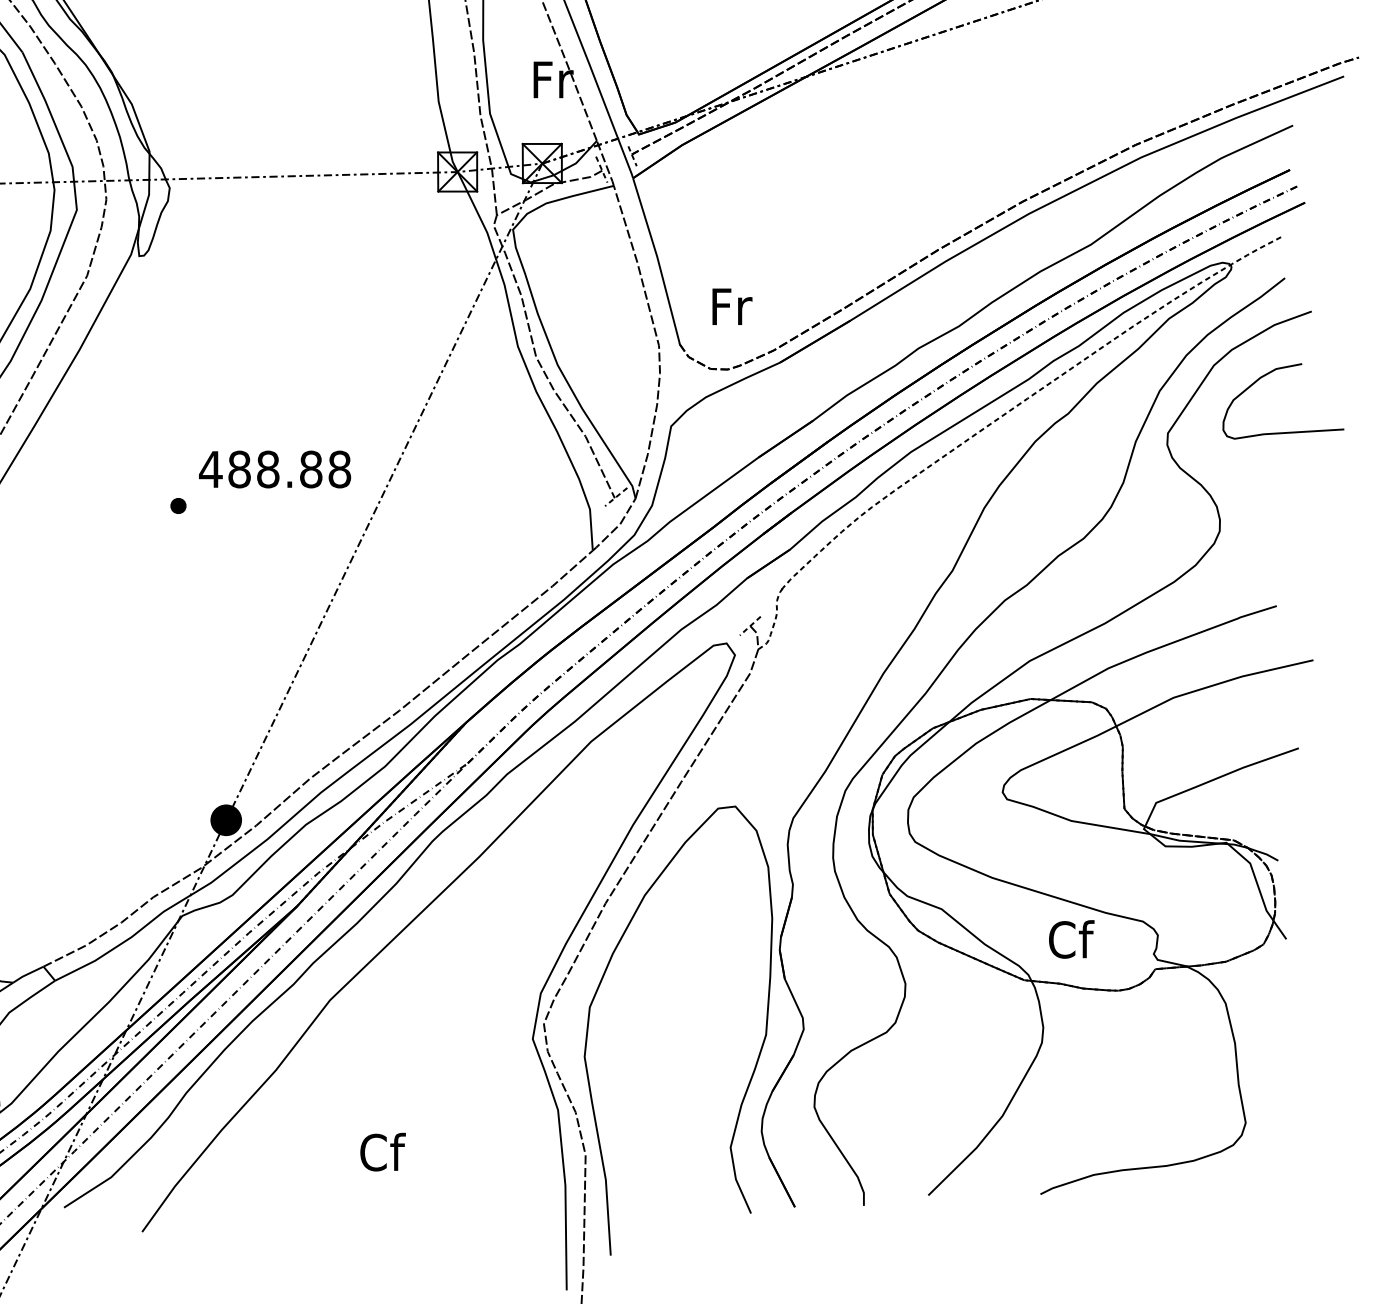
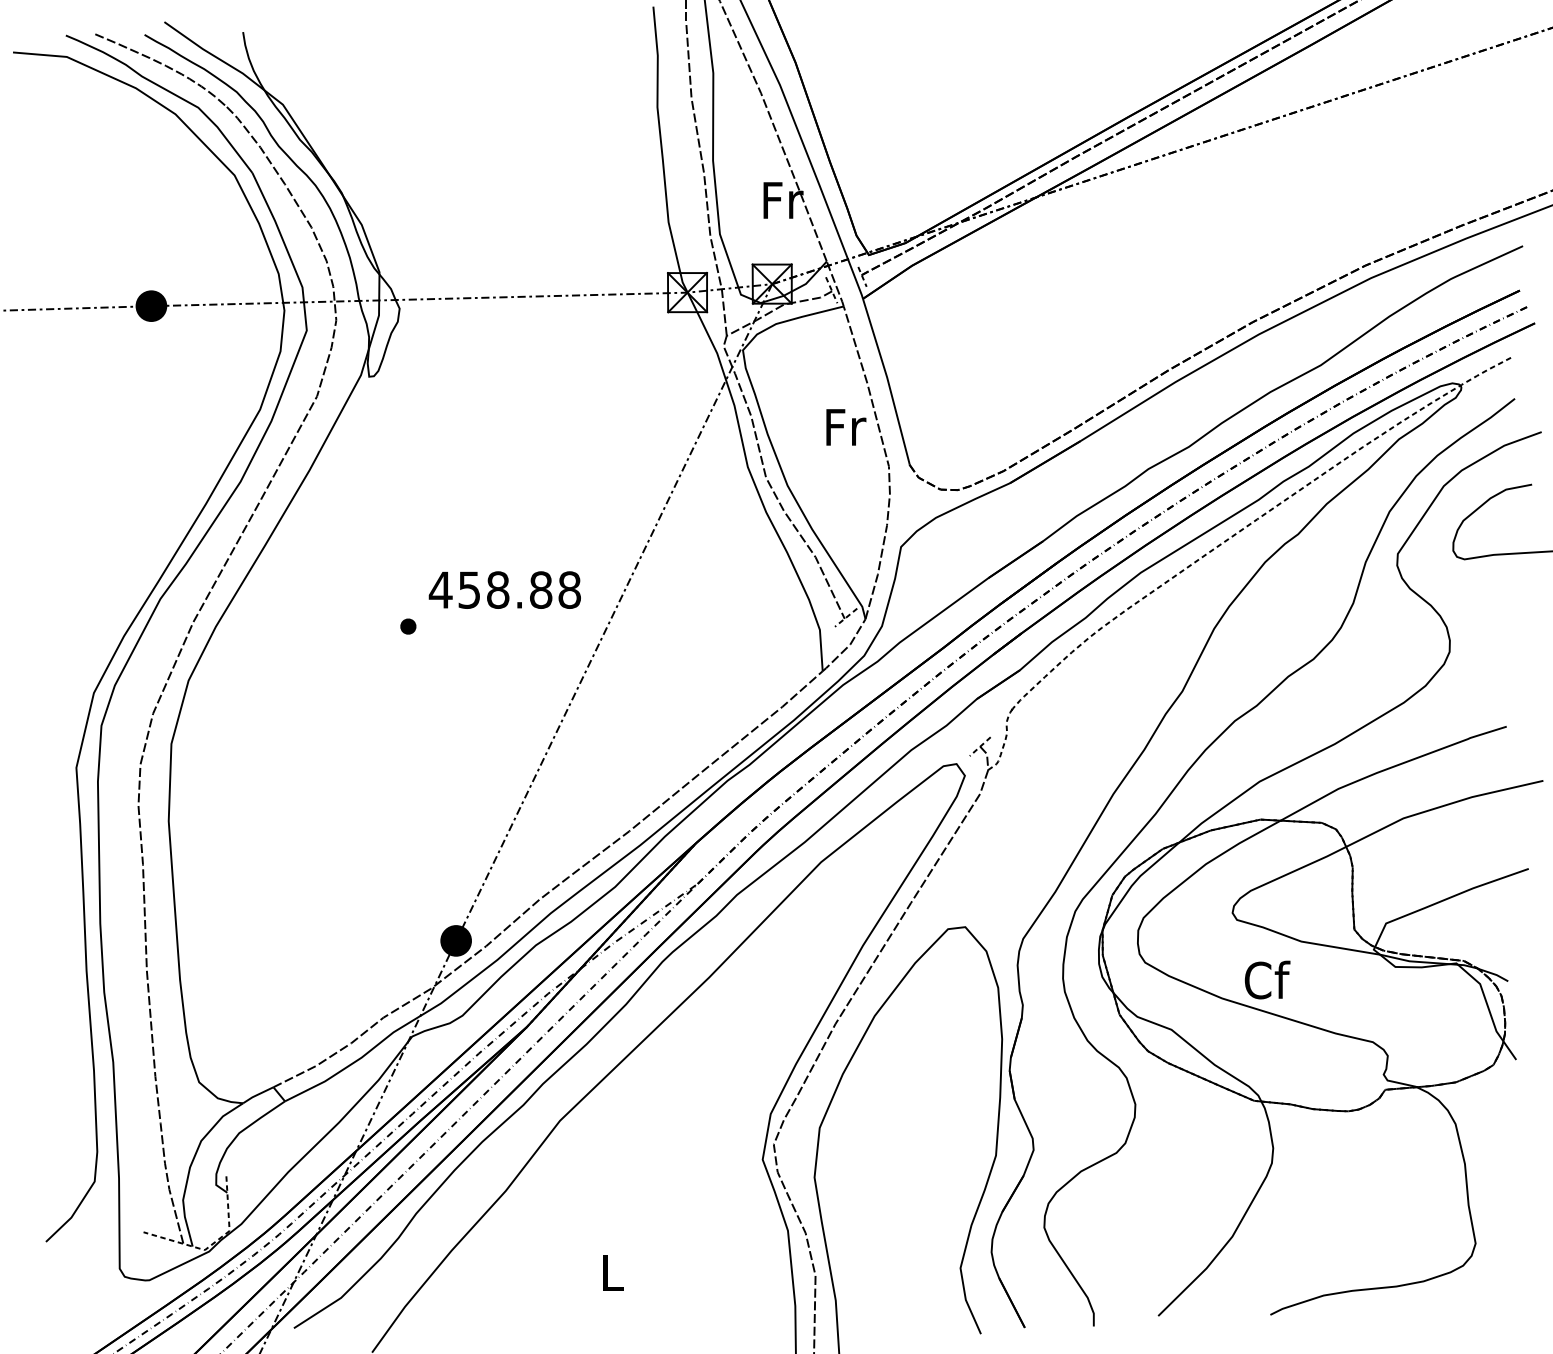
text: (732, 306) -> (846, 427), moved
text: (239, 468) -> (469, 589), 488.88 -> 458.88
text: (1071, 938) -> (1267, 979), moved
text: (382, 1151) -> (612, 1272), Cf -> L

